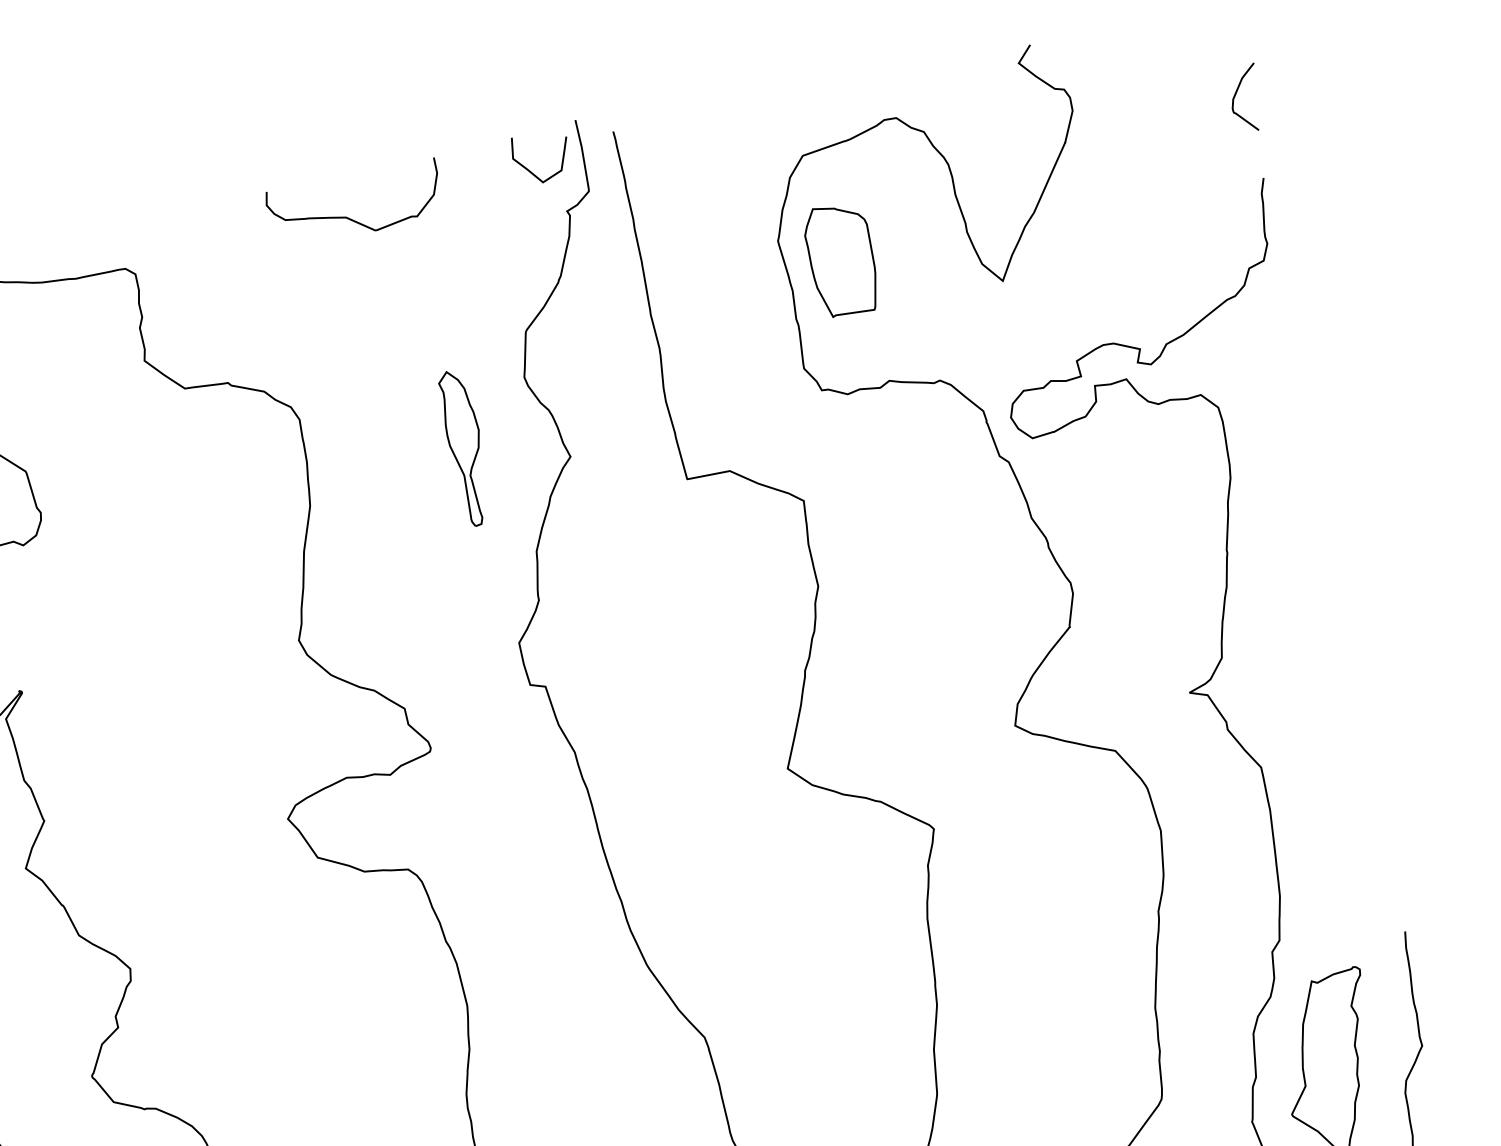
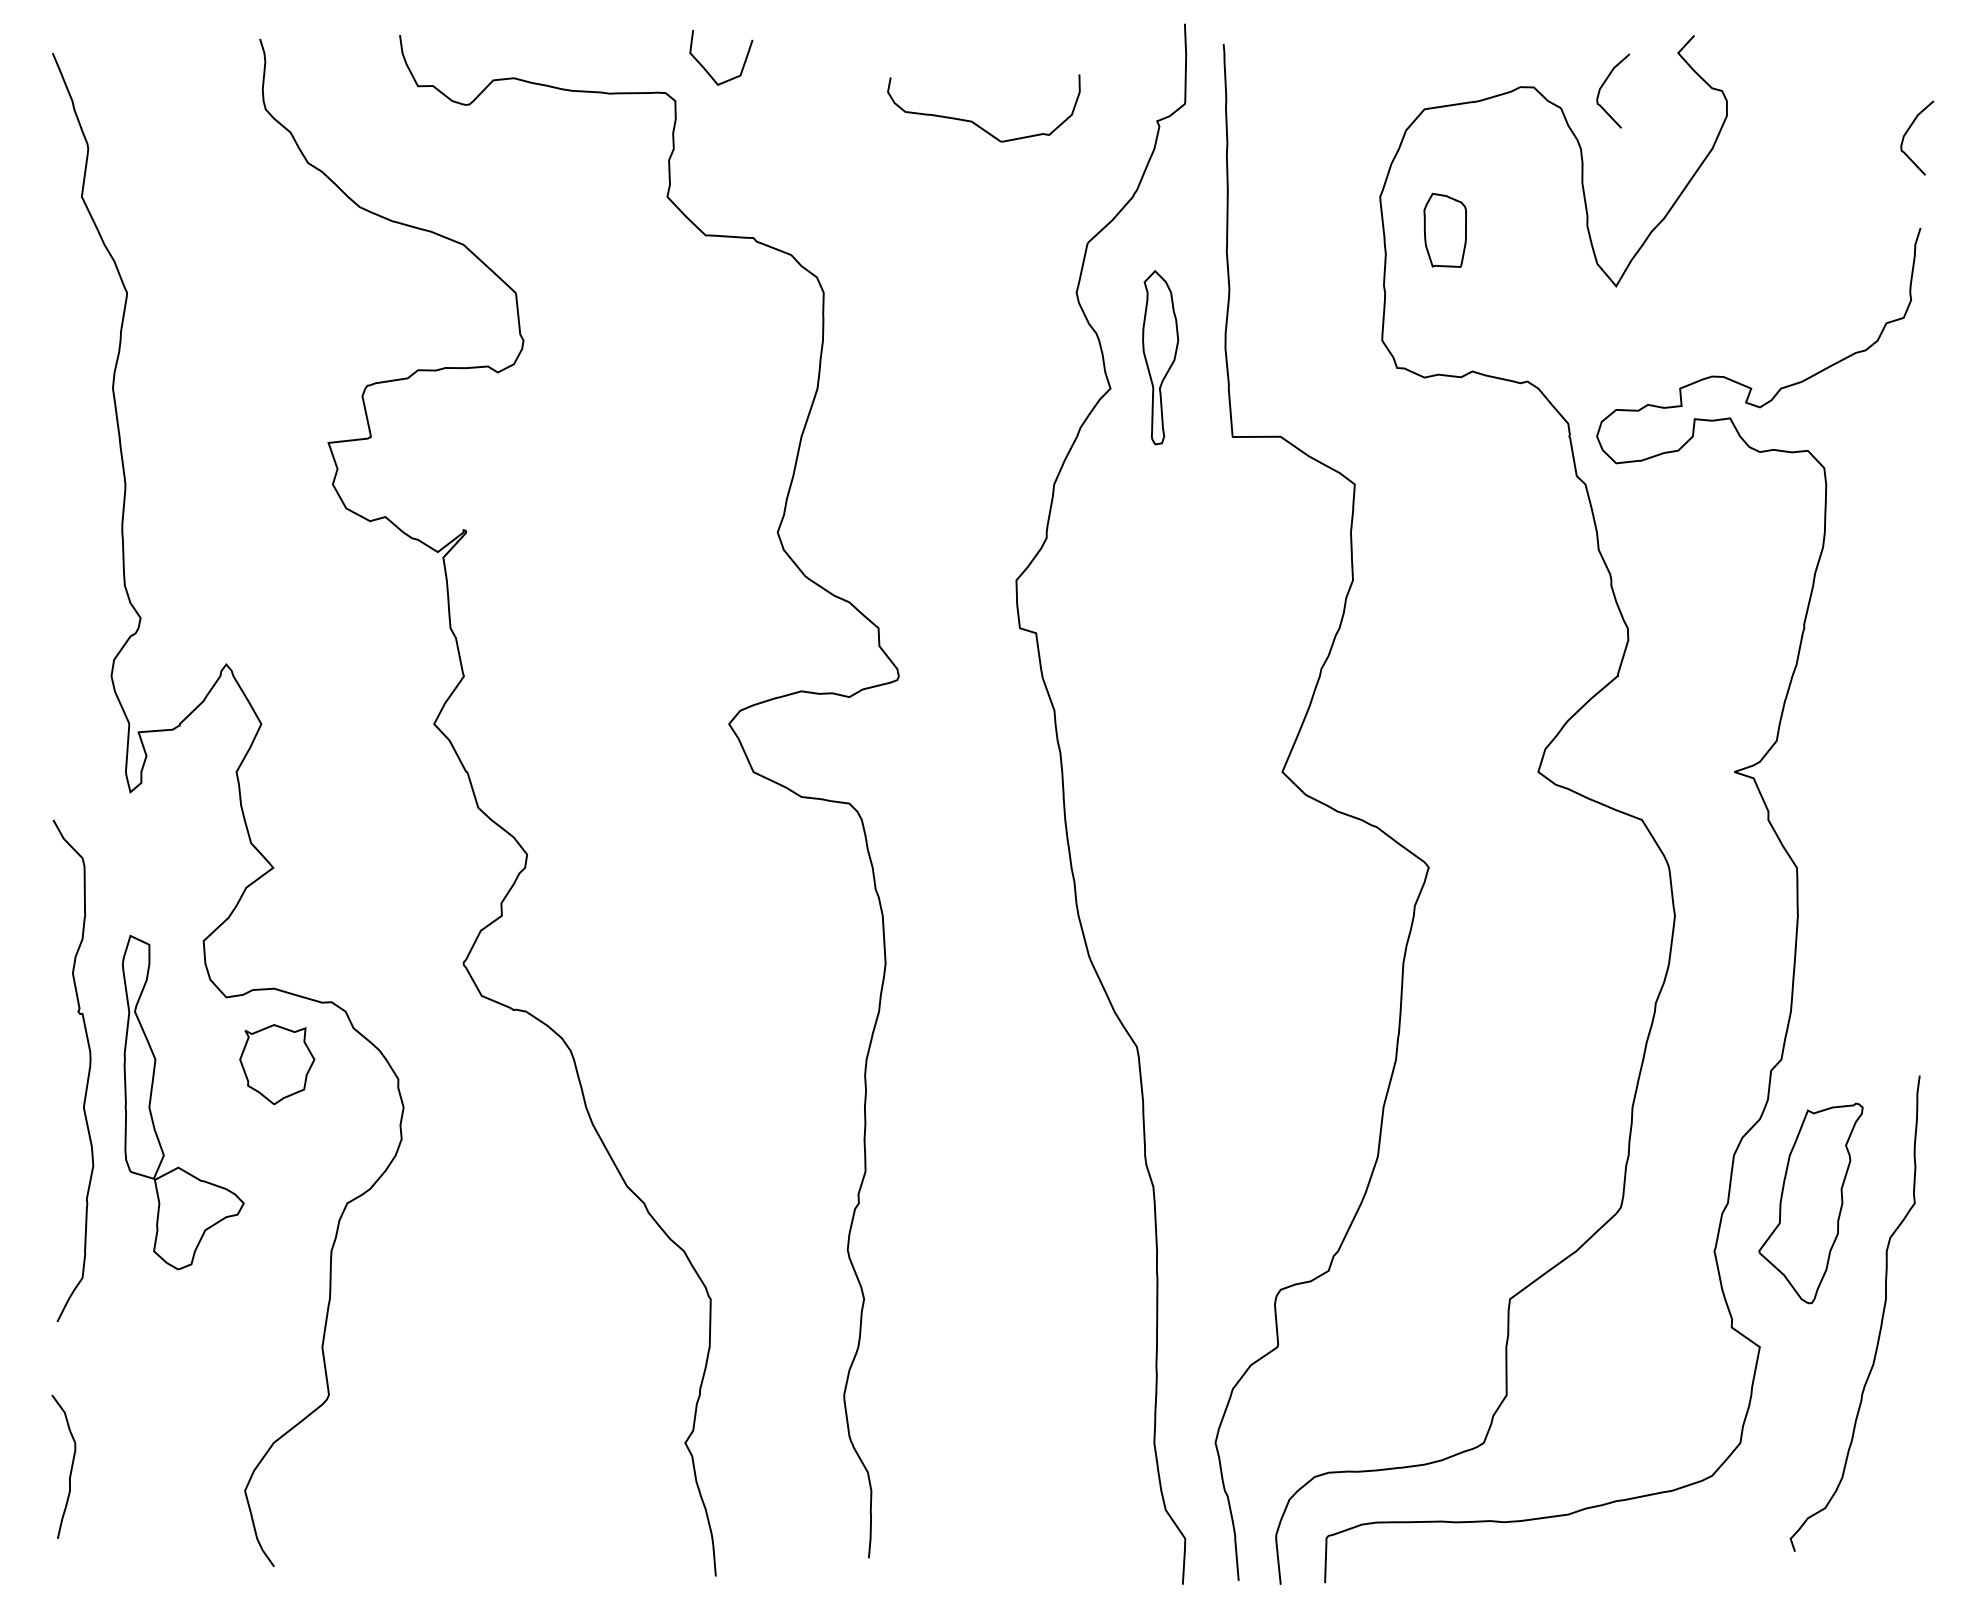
curve: (958, 103) -> (1604, 84), added
curve: (531, 171) -> (707, 70), moved
curve: (347, 217) -> (973, 121), moved
part: (840, 260) -> (1444, 230), size x0.6
part: (465, 447) -> (1160, 357), moved

